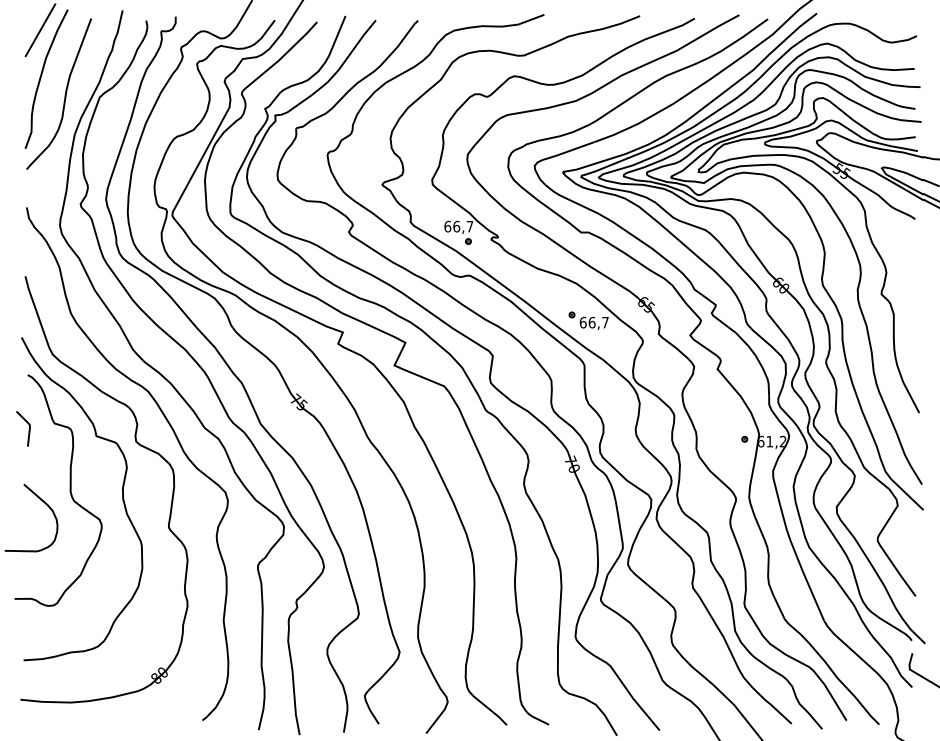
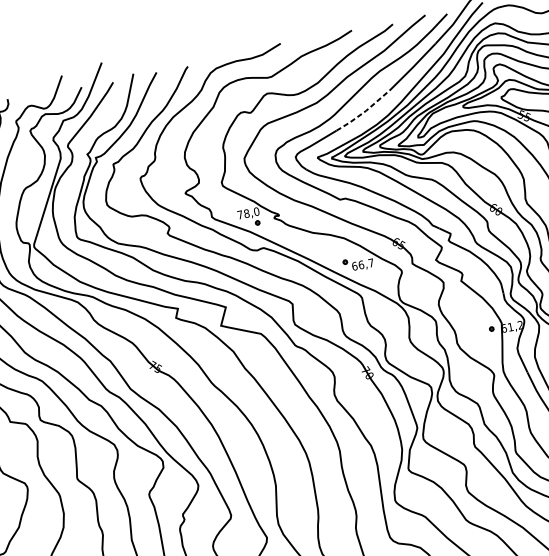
line: (635, 125) -> (364, 112), solid -> dashed
text: (458, 226) -> (248, 213), 66,7 -> 78,0

